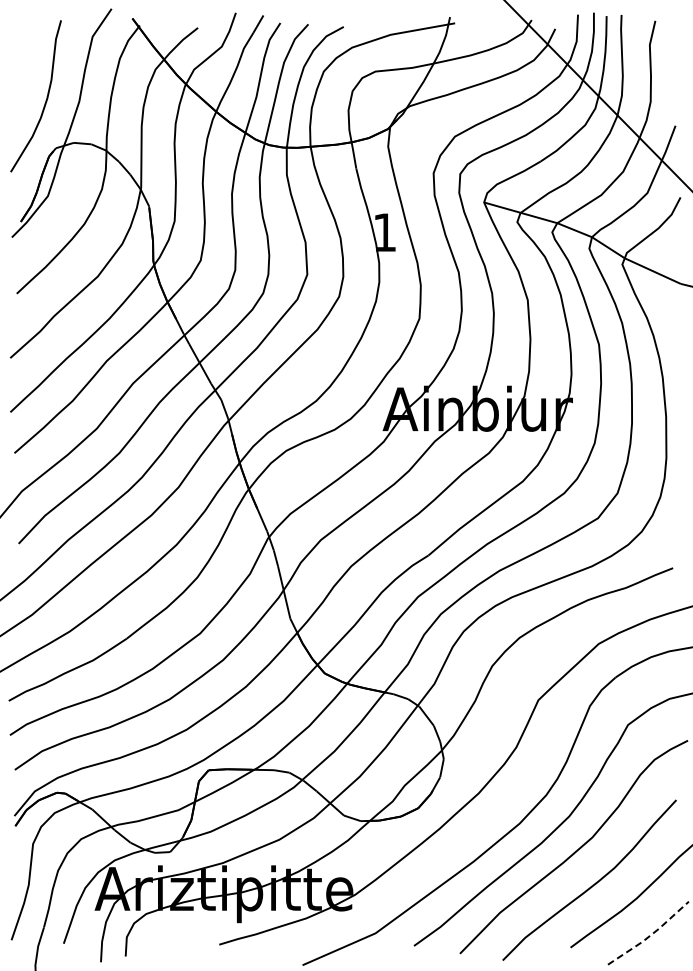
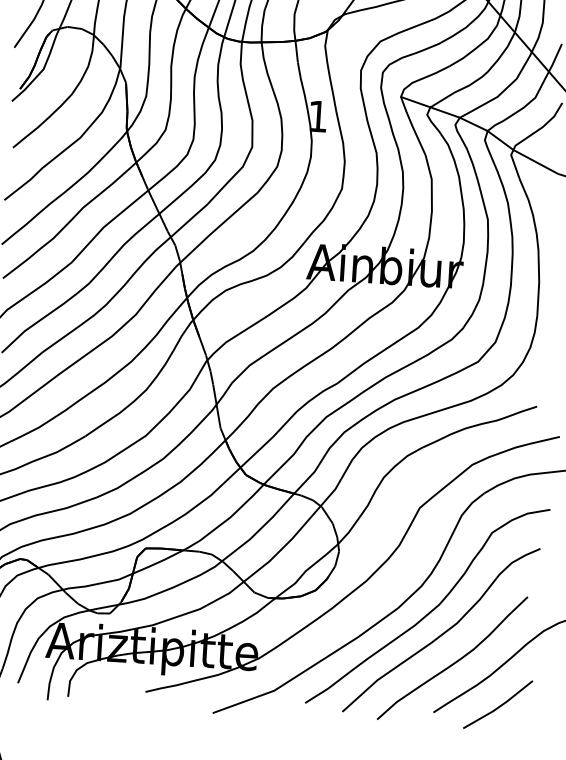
line: (650, 935) -> (499, 706), dashed -> solid

